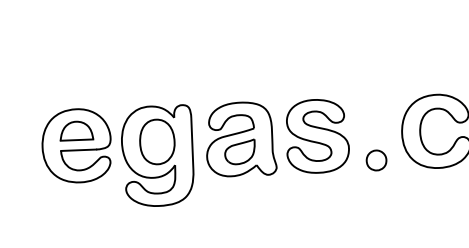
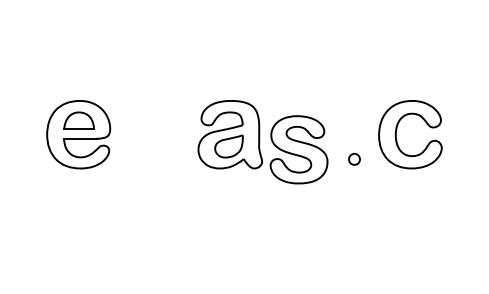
part: (316, 136) -> (298, 149), moved
part: (157, 155) -> (152, 146), removed
part: (376, 160) -> (354, 159), size x0.6

